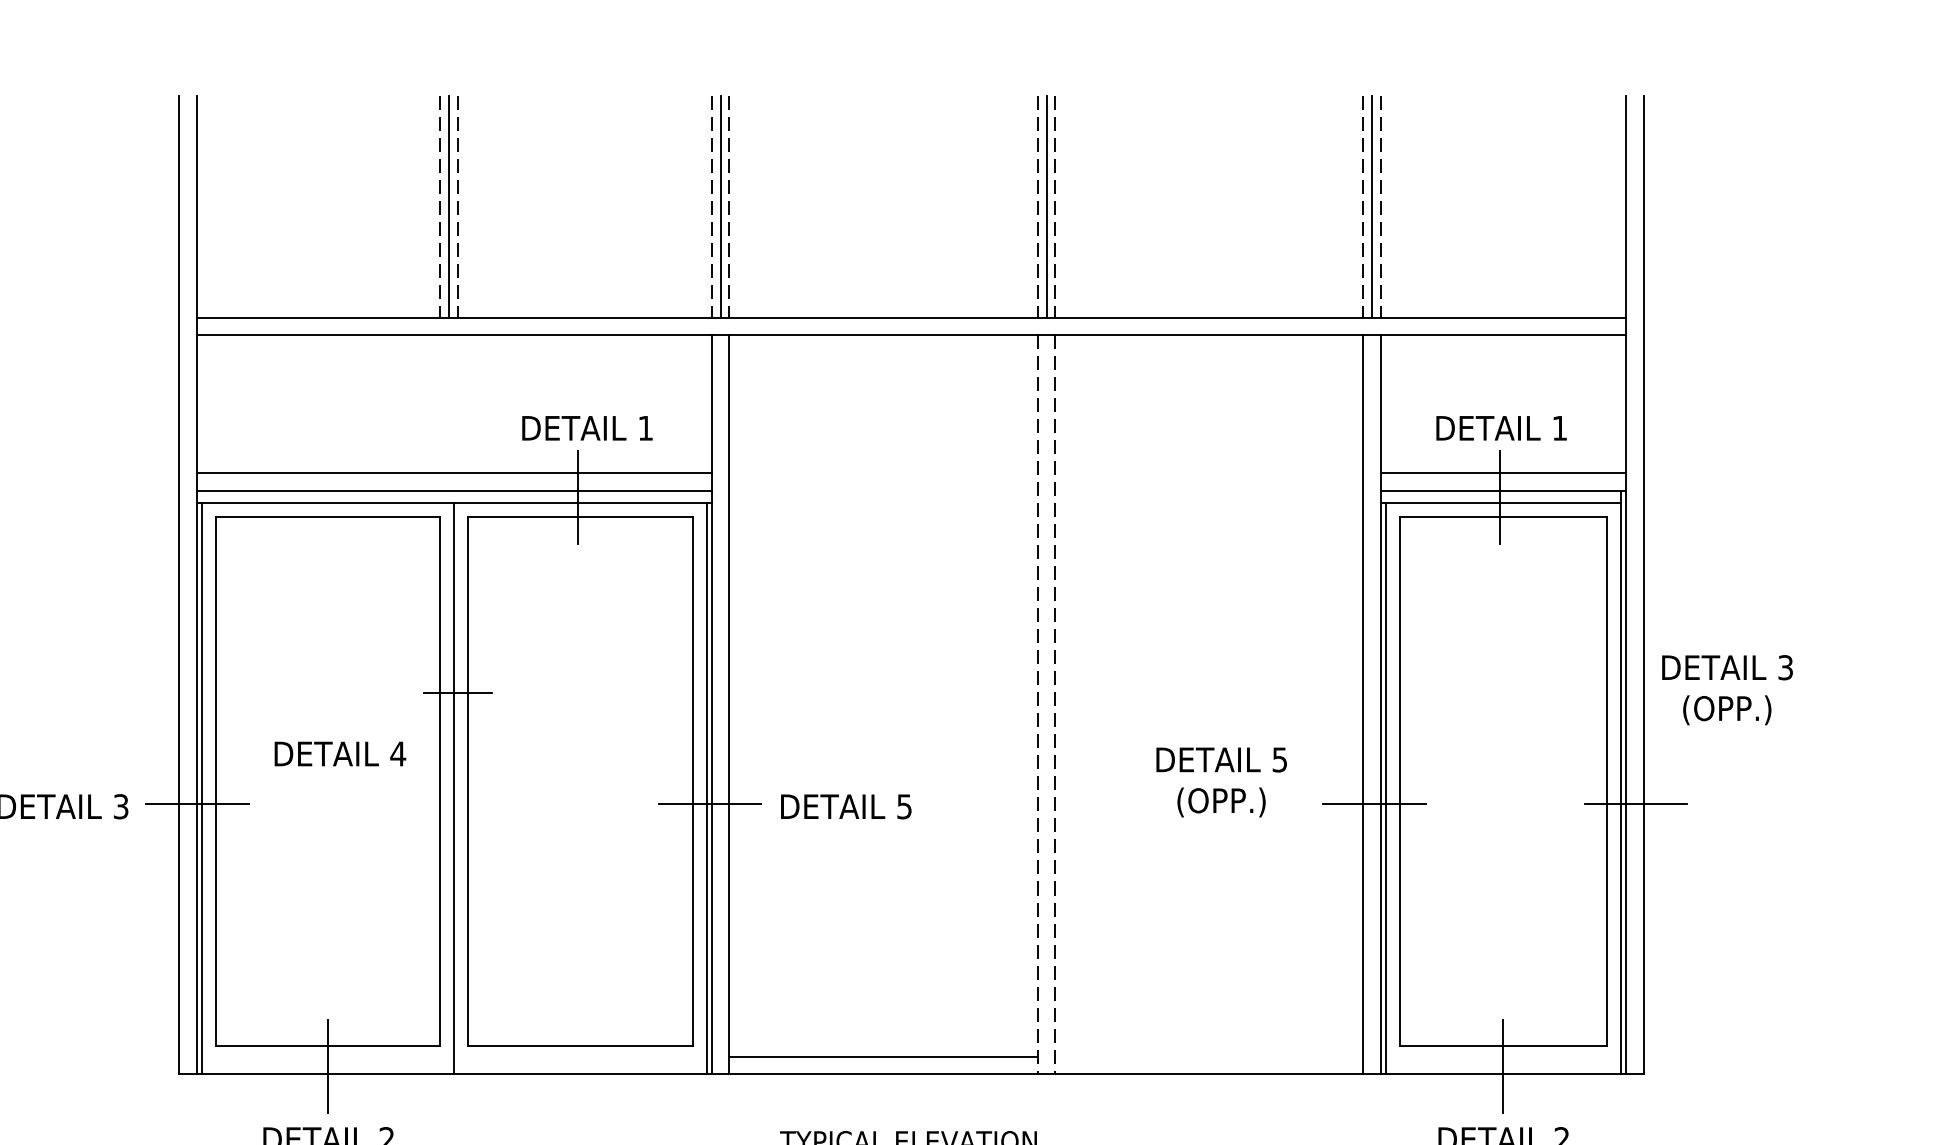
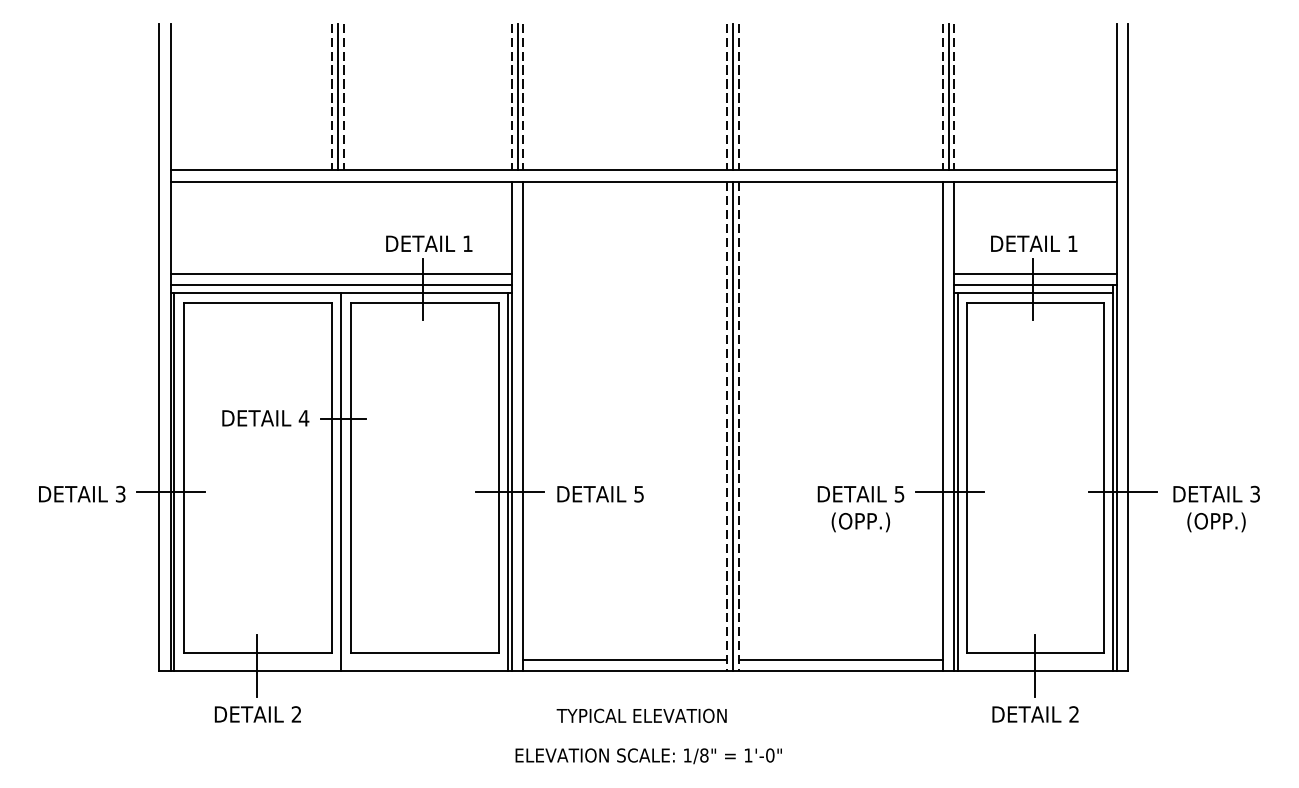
text: (1727, 689) -> (1216, 508), moved
line: (1047, 704) -> (733, 426), added
text: (339, 754) -> (265, 418), moved
text: (1220, 782) -> (860, 509), moved
line: (1208, 1056) -> (840, 659), added

